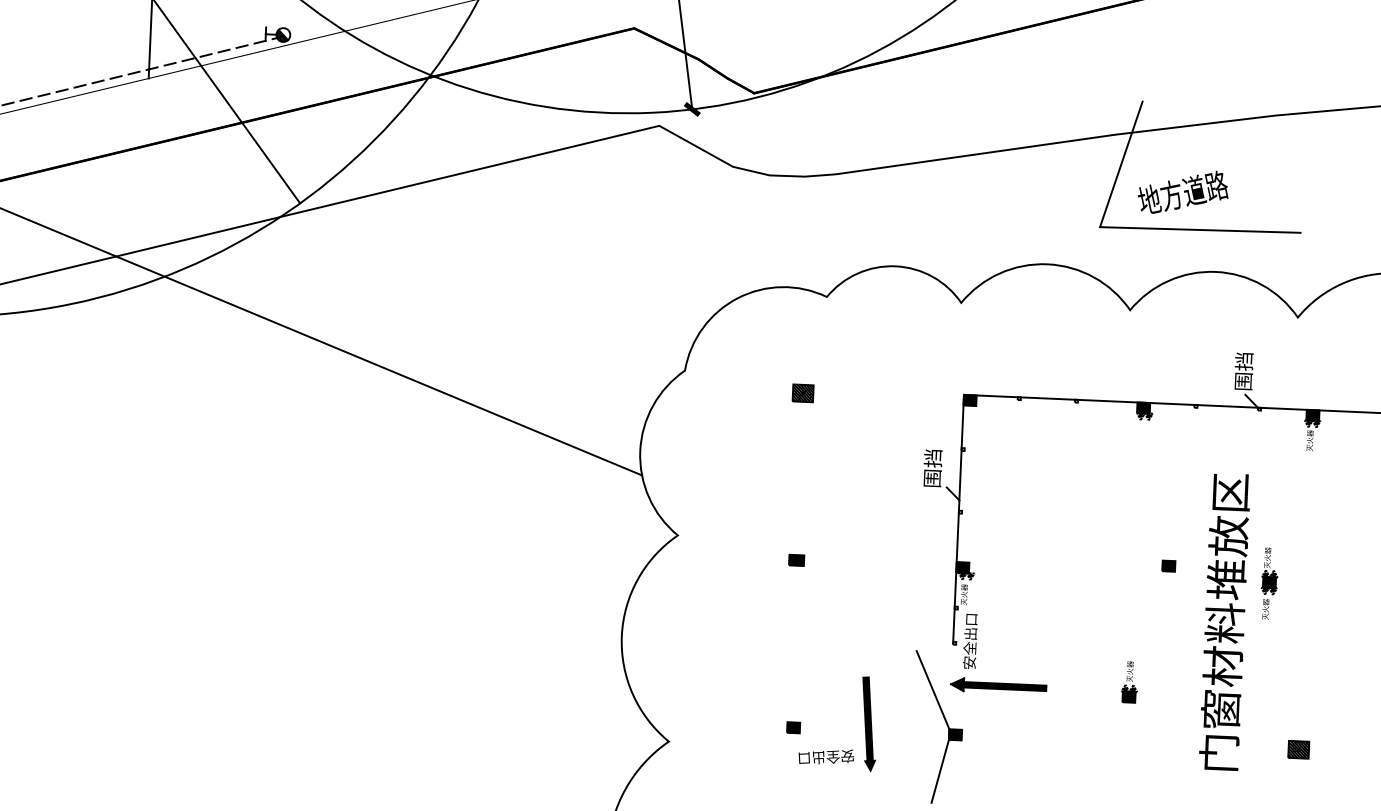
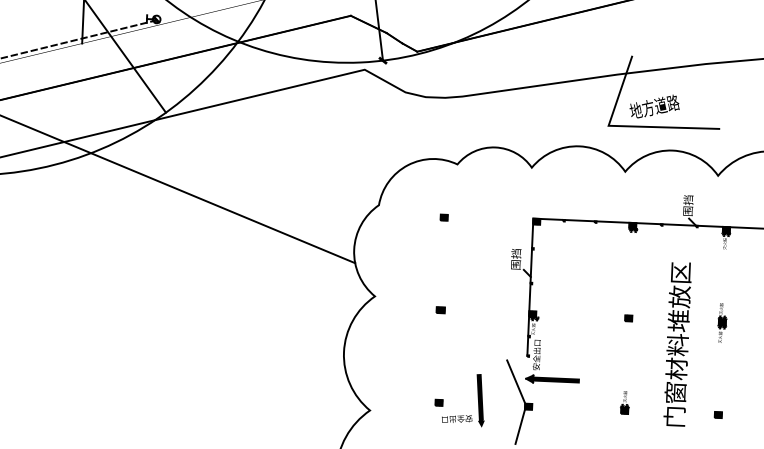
part: (801, 392) -> (443, 217), size x0.62
part: (1168, 566) -> (628, 318), moved
part: (1269, 582) -> (722, 322), moved
part: (1128, 681) -> (624, 402), moved
part: (1296, 748) -> (717, 414), size x0.62

